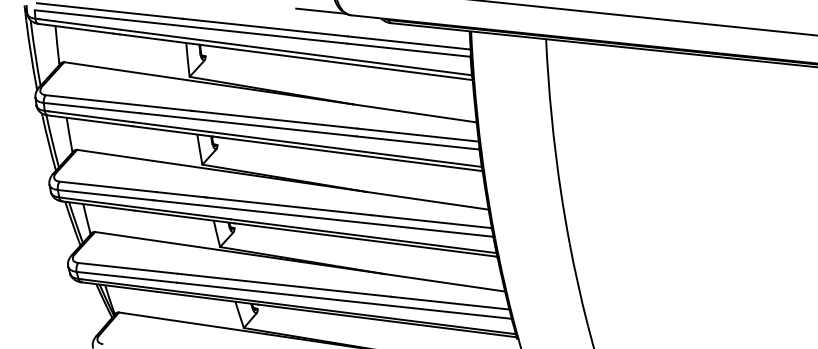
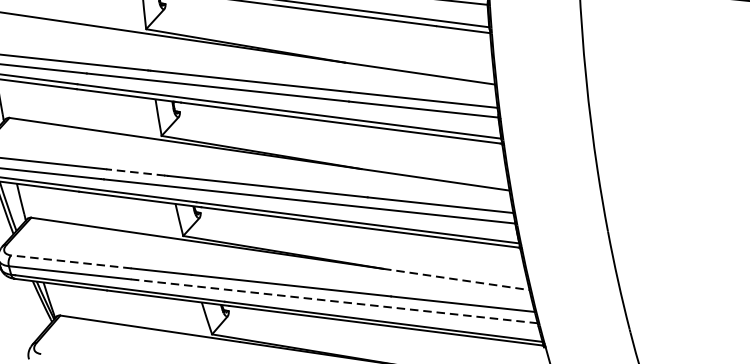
line: (180, 194) -> (135, 172), solid -> dashed
line: (128, 268) -> (71, 262), solid -> dashed
line: (444, 282) -> (455, 279), solid -> dashed
line: (344, 300) -> (334, 300), solid -> dashed

